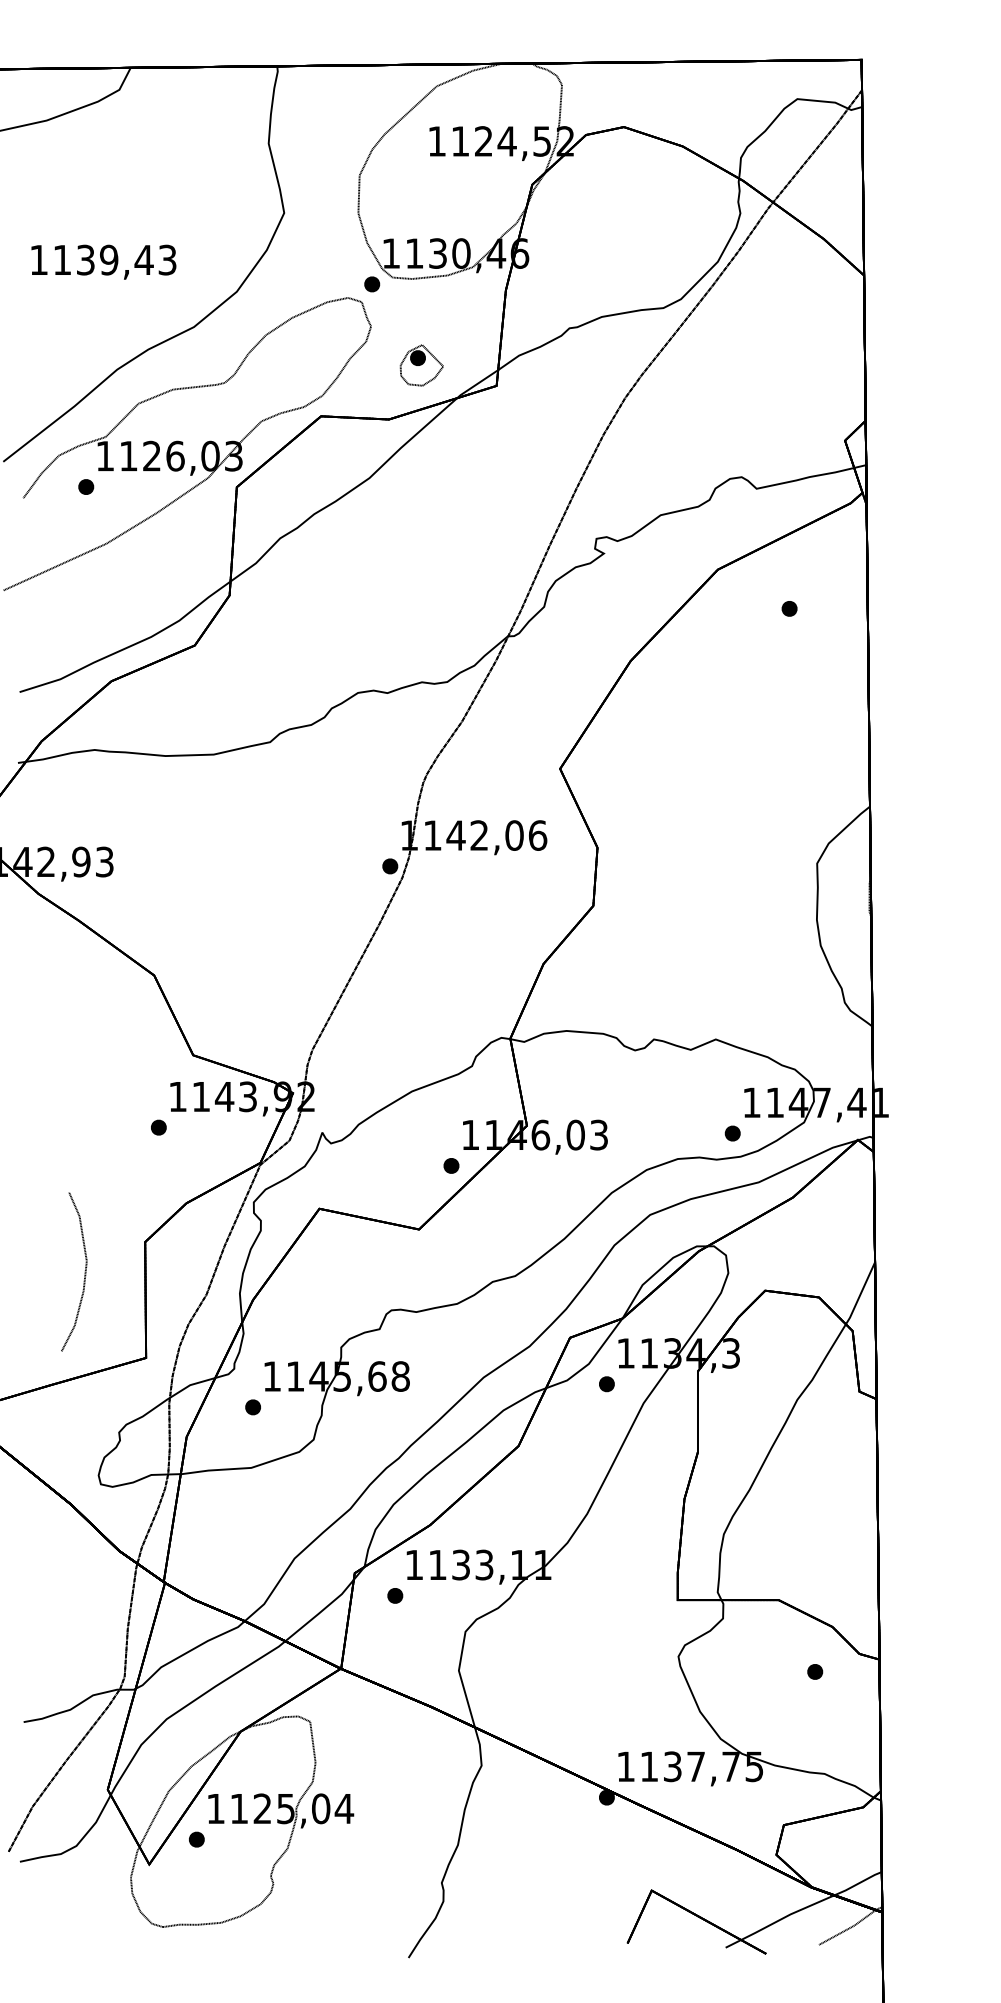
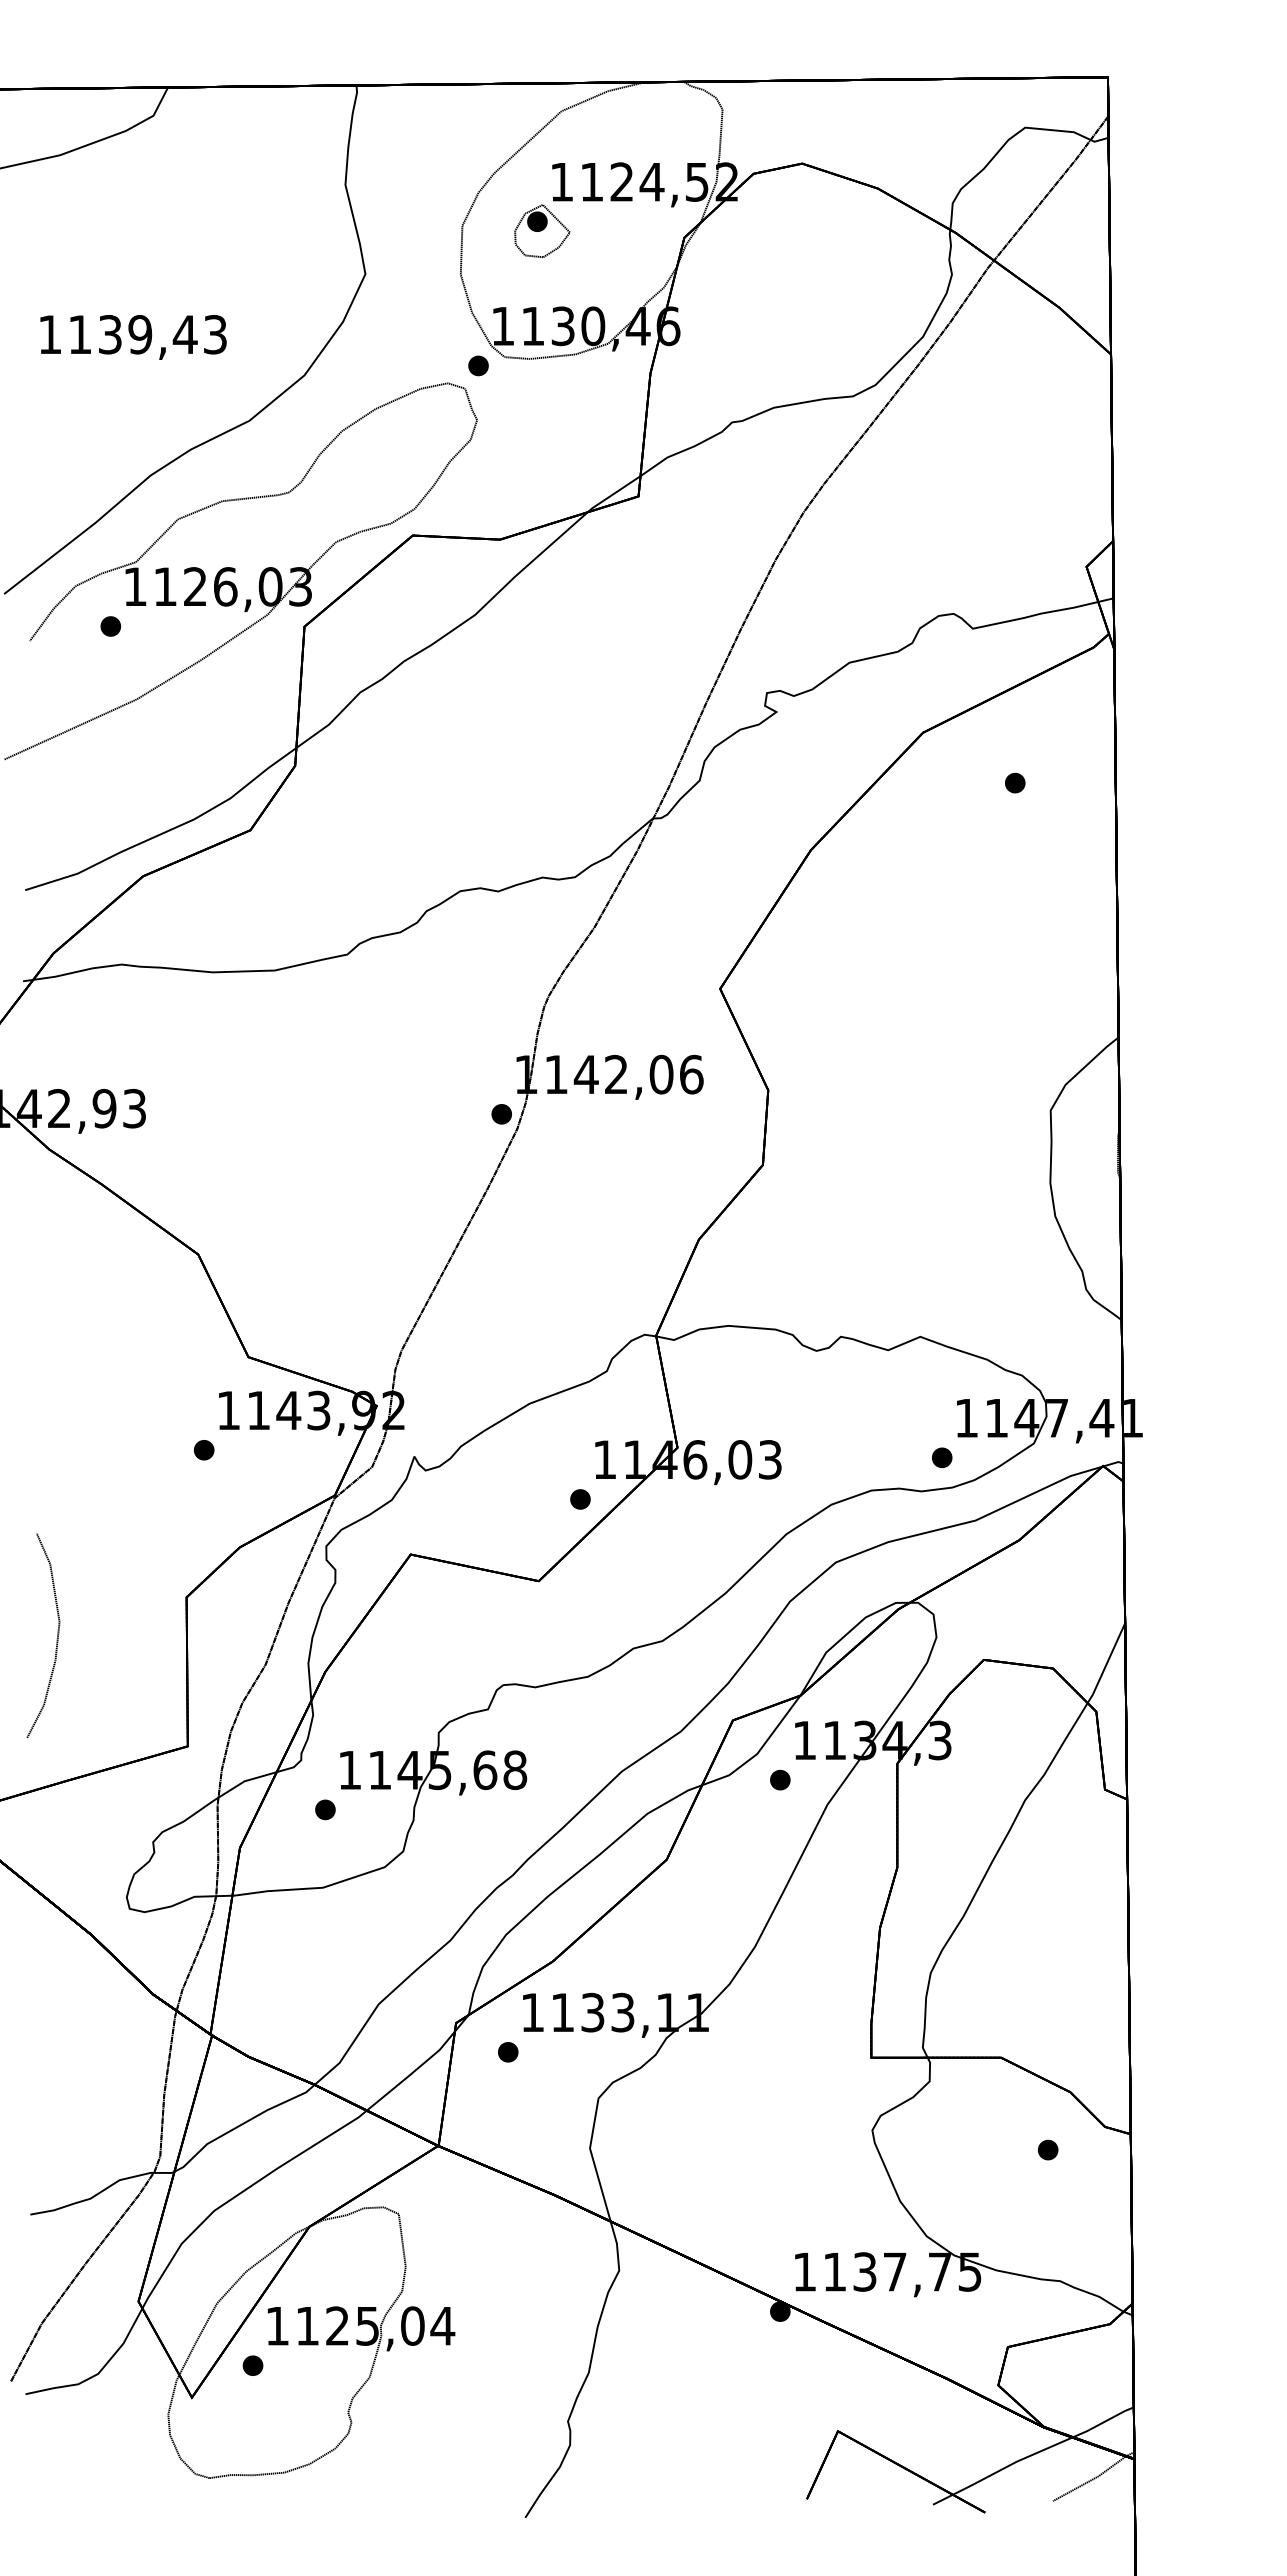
part: (421, 365) -> (542, 231), moved
curve: (84, 1274) -> (56, 1639), moved

